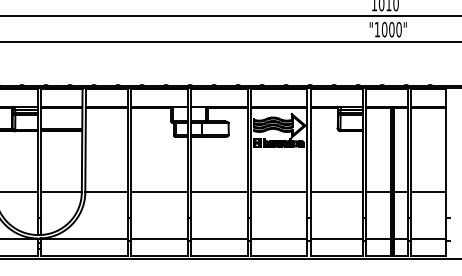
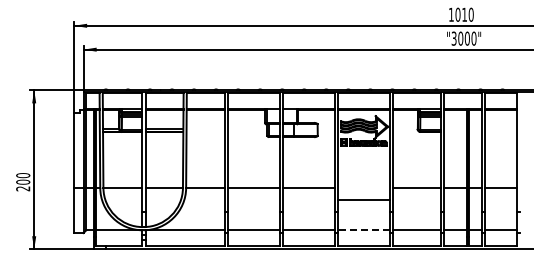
text: (376, 29) -> (453, 38), "1000" -> "3000"
line: (278, 192) -> (363, 200), moved
line: (278, 238) -> (363, 230), solid -> dashed

